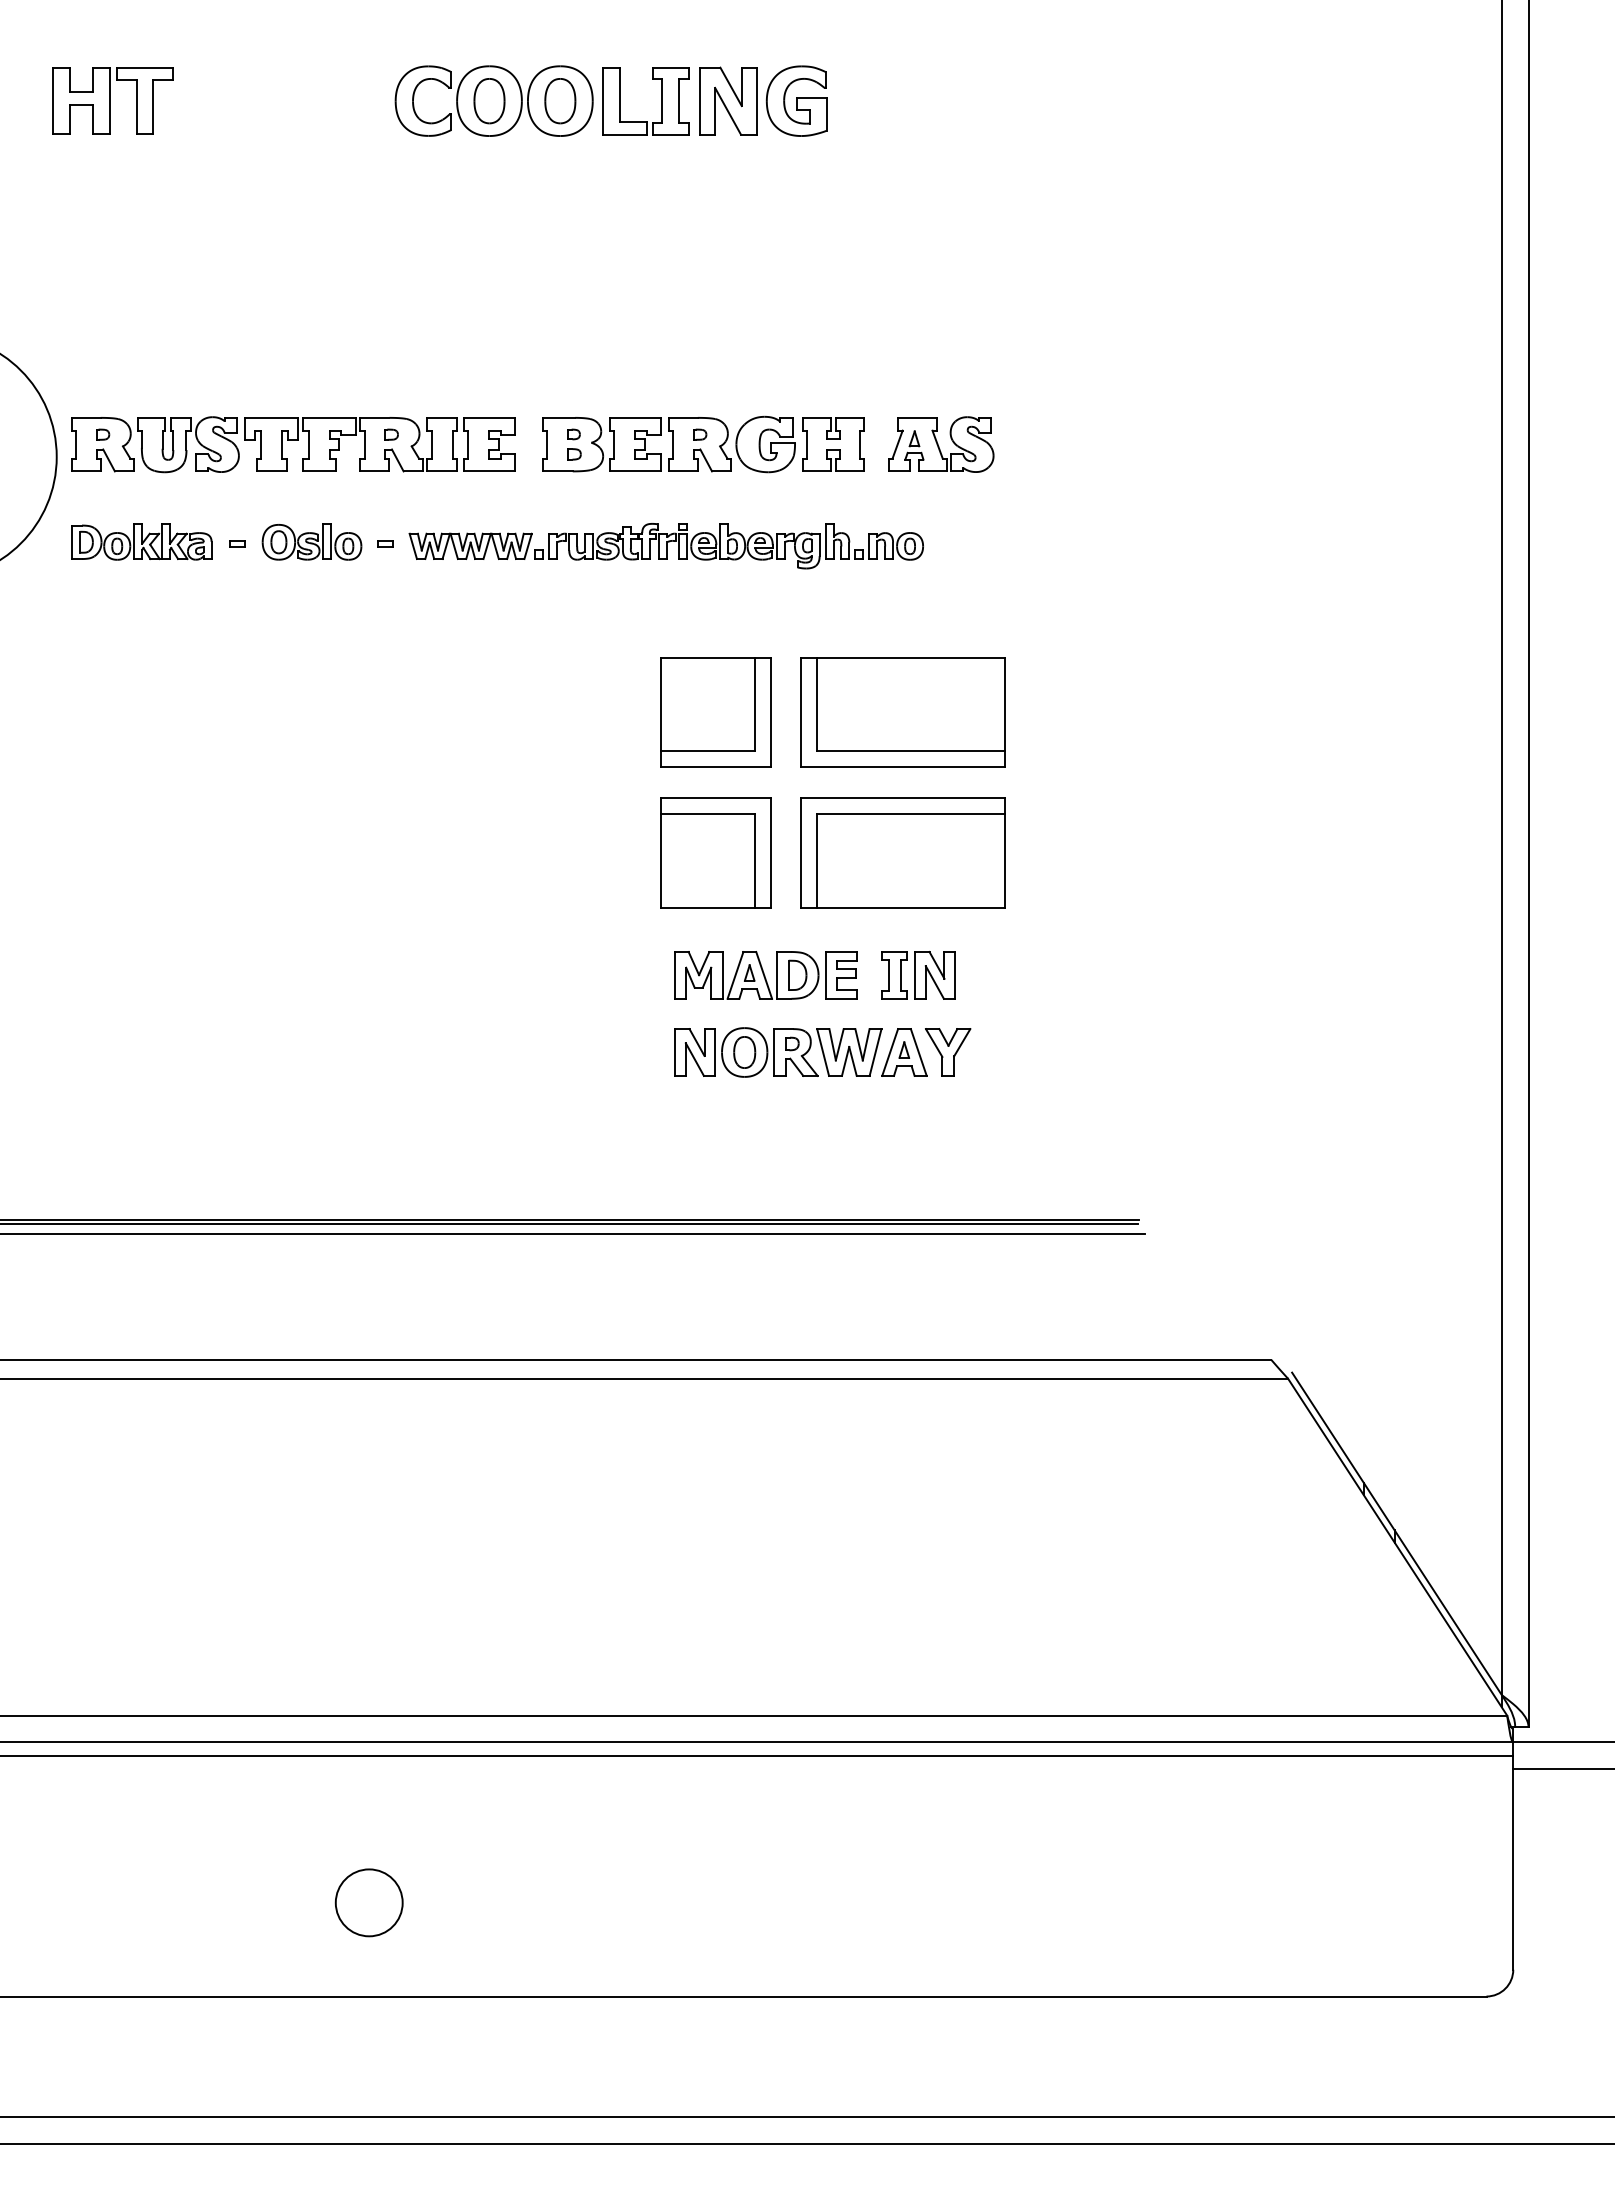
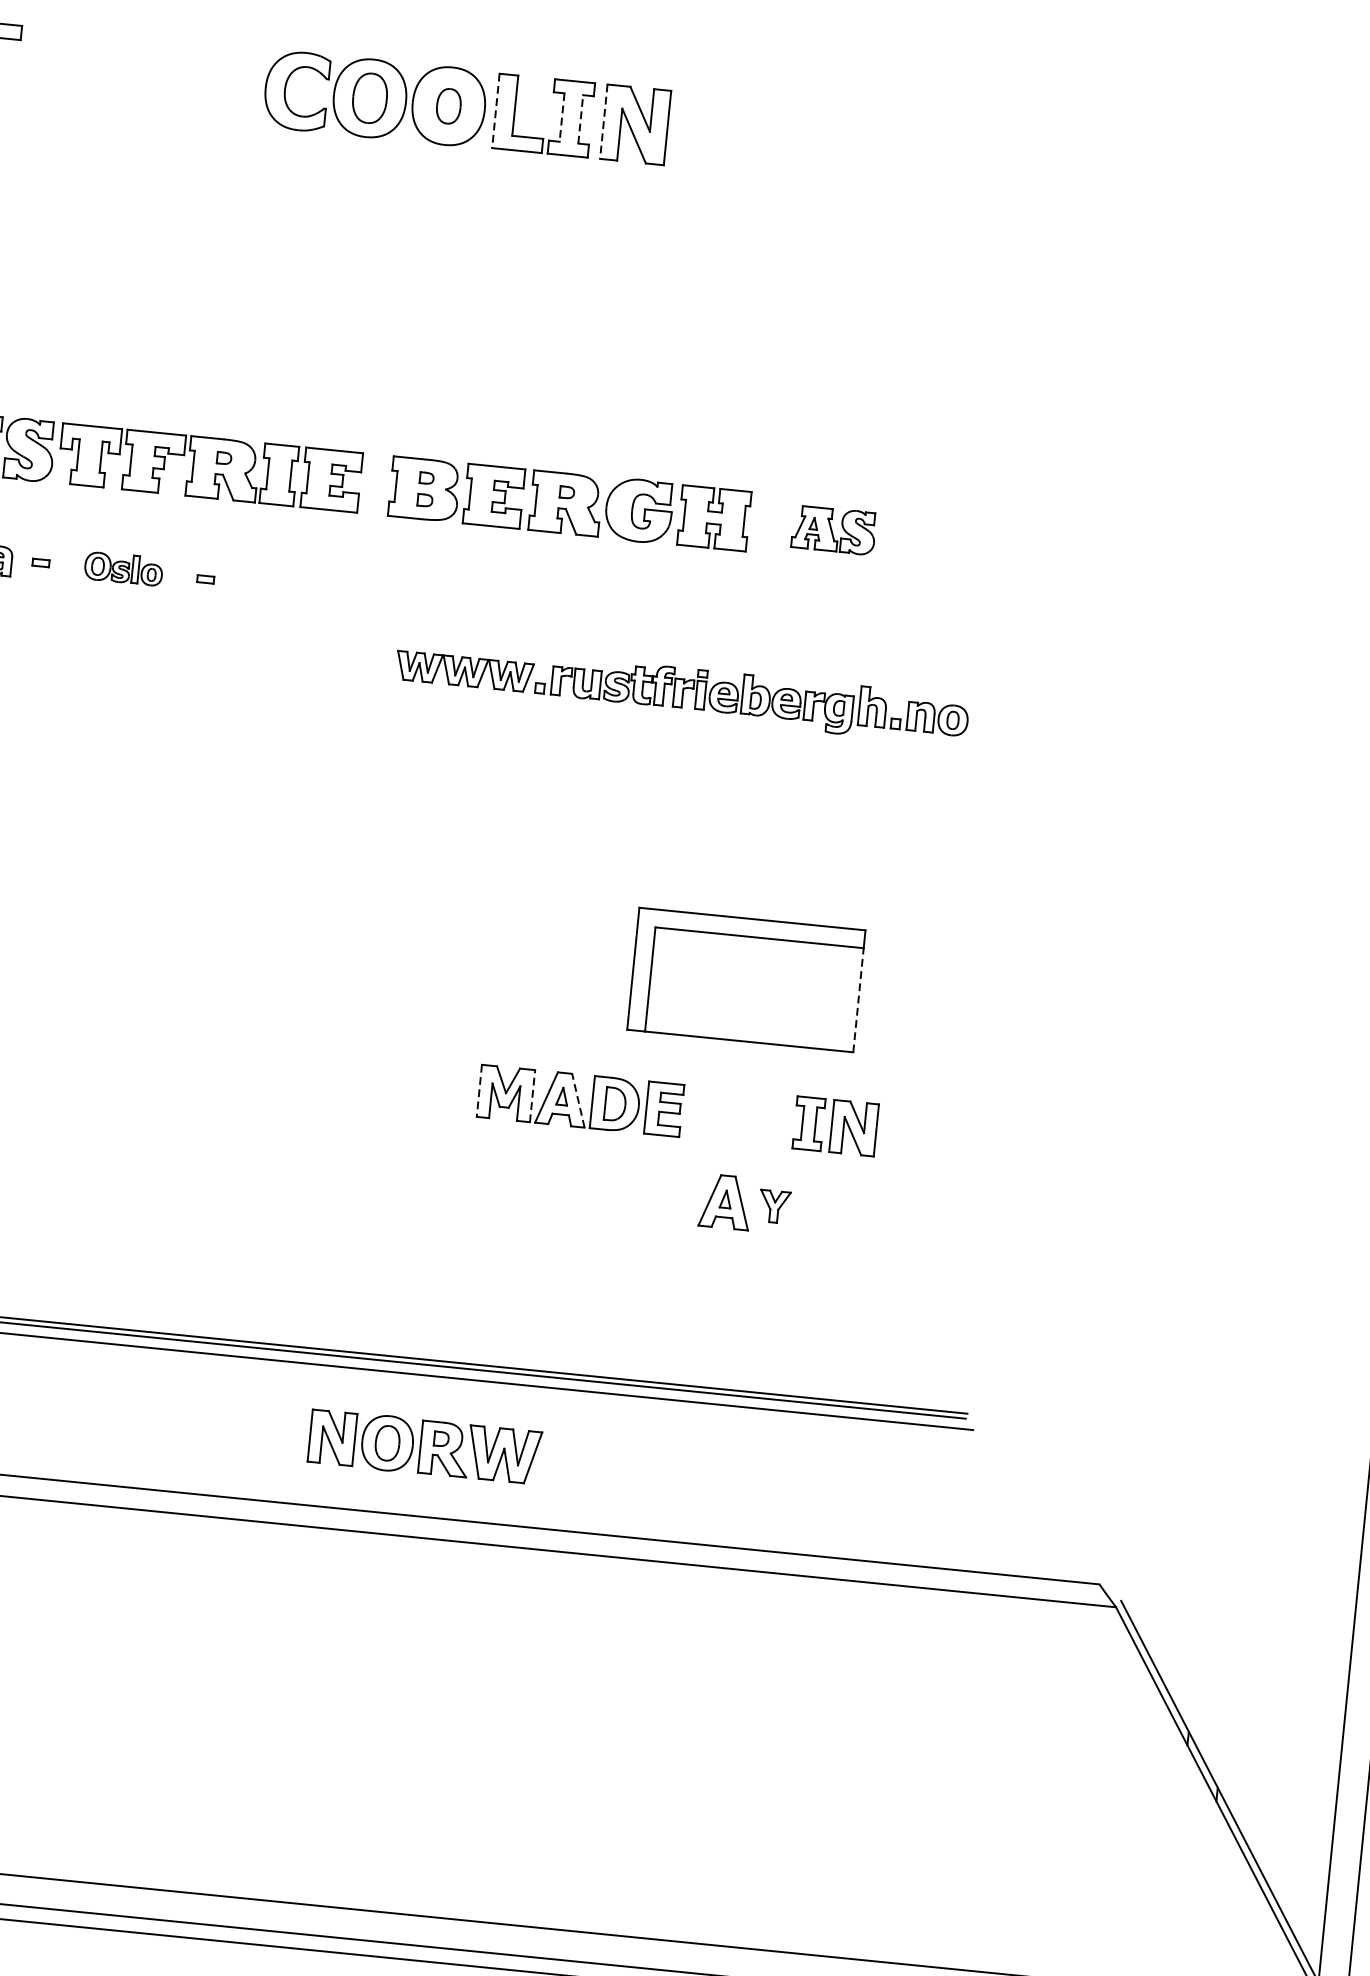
part: (796, 100) -> (711, 131), removed
part: (560, 101) -> (448, 106), size x0.7
line: (602, 101) -> (495, 111), solid -> dashed
line: (662, 101) -> (562, 117), solid -> dashed
line: (679, 101) -> (581, 119), solid -> dashed
line: (699, 101) -> (603, 122), solid -> dashed
part: (941, 444) -> (834, 530), size x0.7
part: (311, 541) -> (123, 568), size x0.7
part: (665, 546) -> (681, 693), moved
part: (715, 712) -> (553, 803), removed
part: (902, 712) -> (761, 823), removed
part: (715, 852) -> (537, 958), removed
line: (1004, 861) -> (858, 1000), solid -> dashed
line: (722, 974) -> (532, 1095), solid -> dashed
line: (675, 975) -> (479, 1090), solid -> dashed
line: (764, 975) -> (578, 1100), solid -> dashed
part: (918, 975) -> (835, 1126), moved
part: (778, 1052) -> (425, 1447), moved
part: (948, 1052) -> (774, 1206), size x0.6

